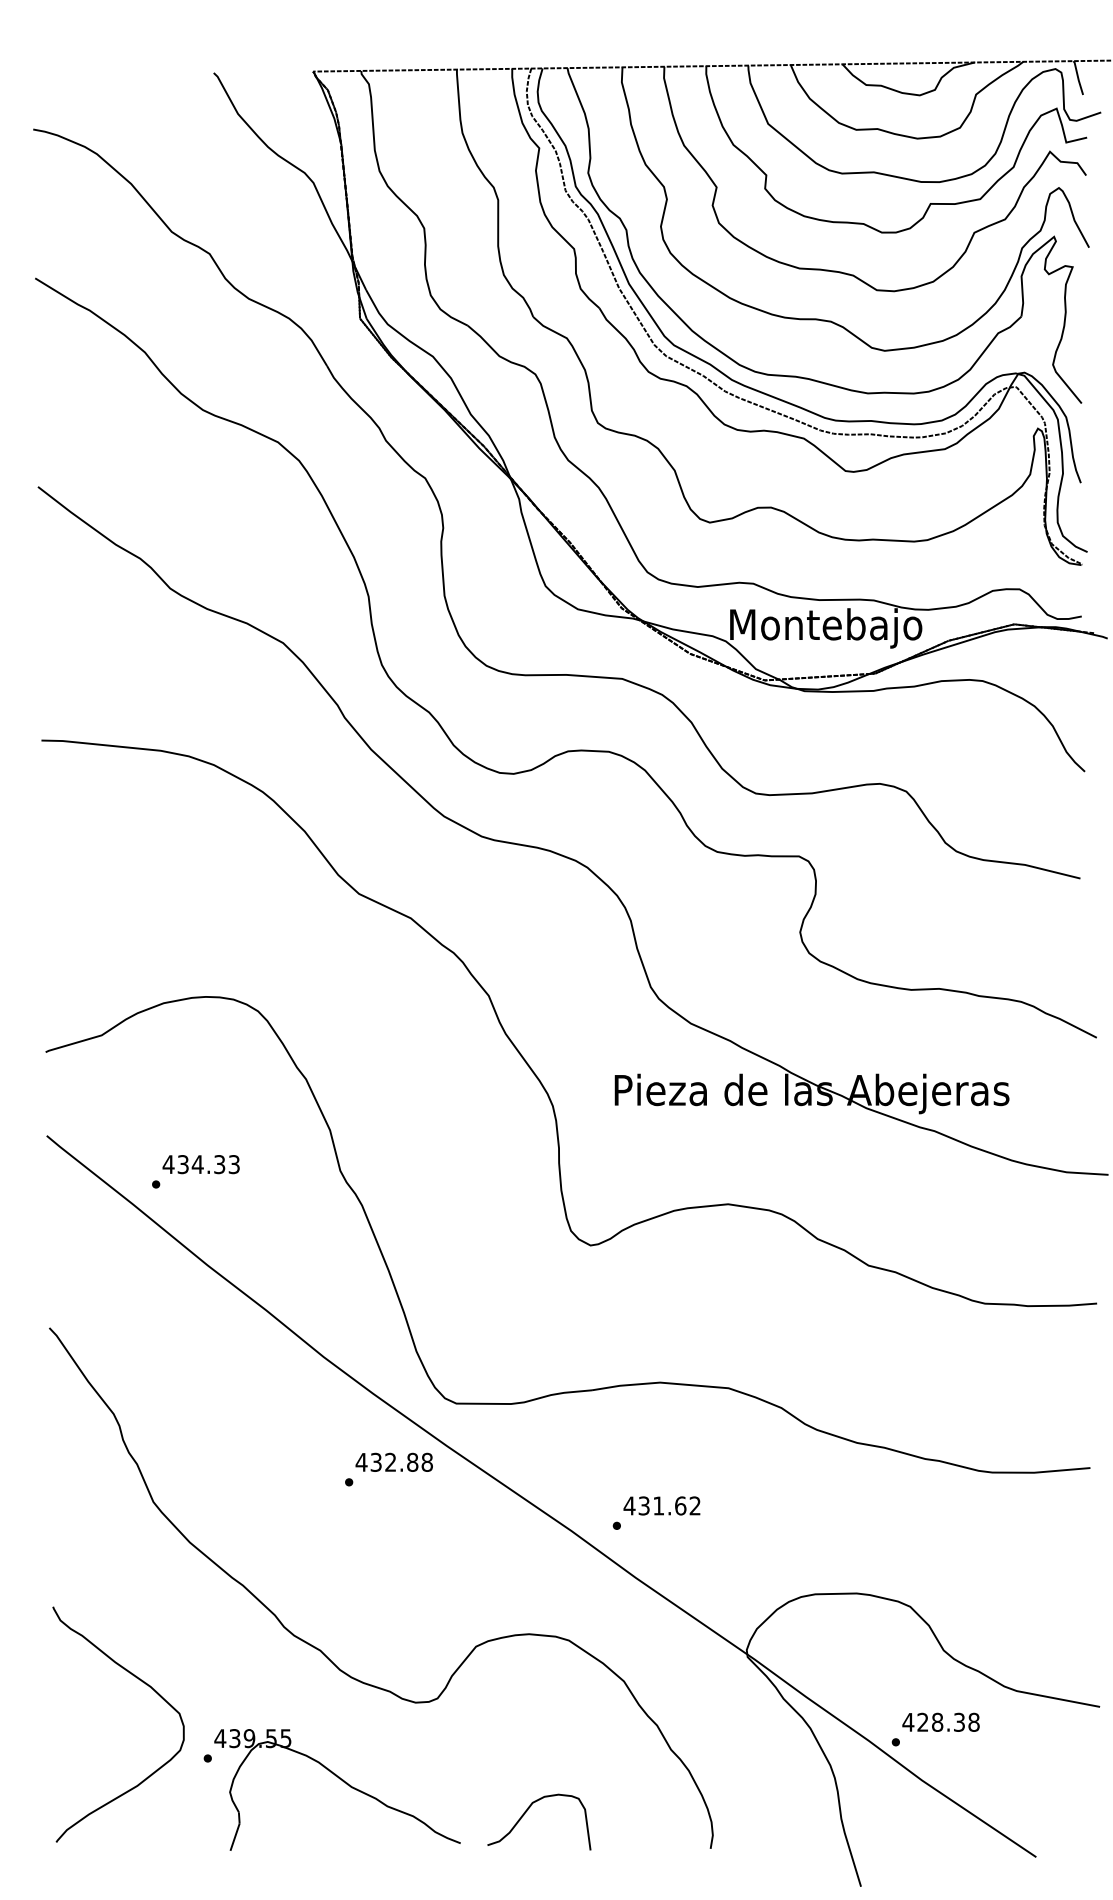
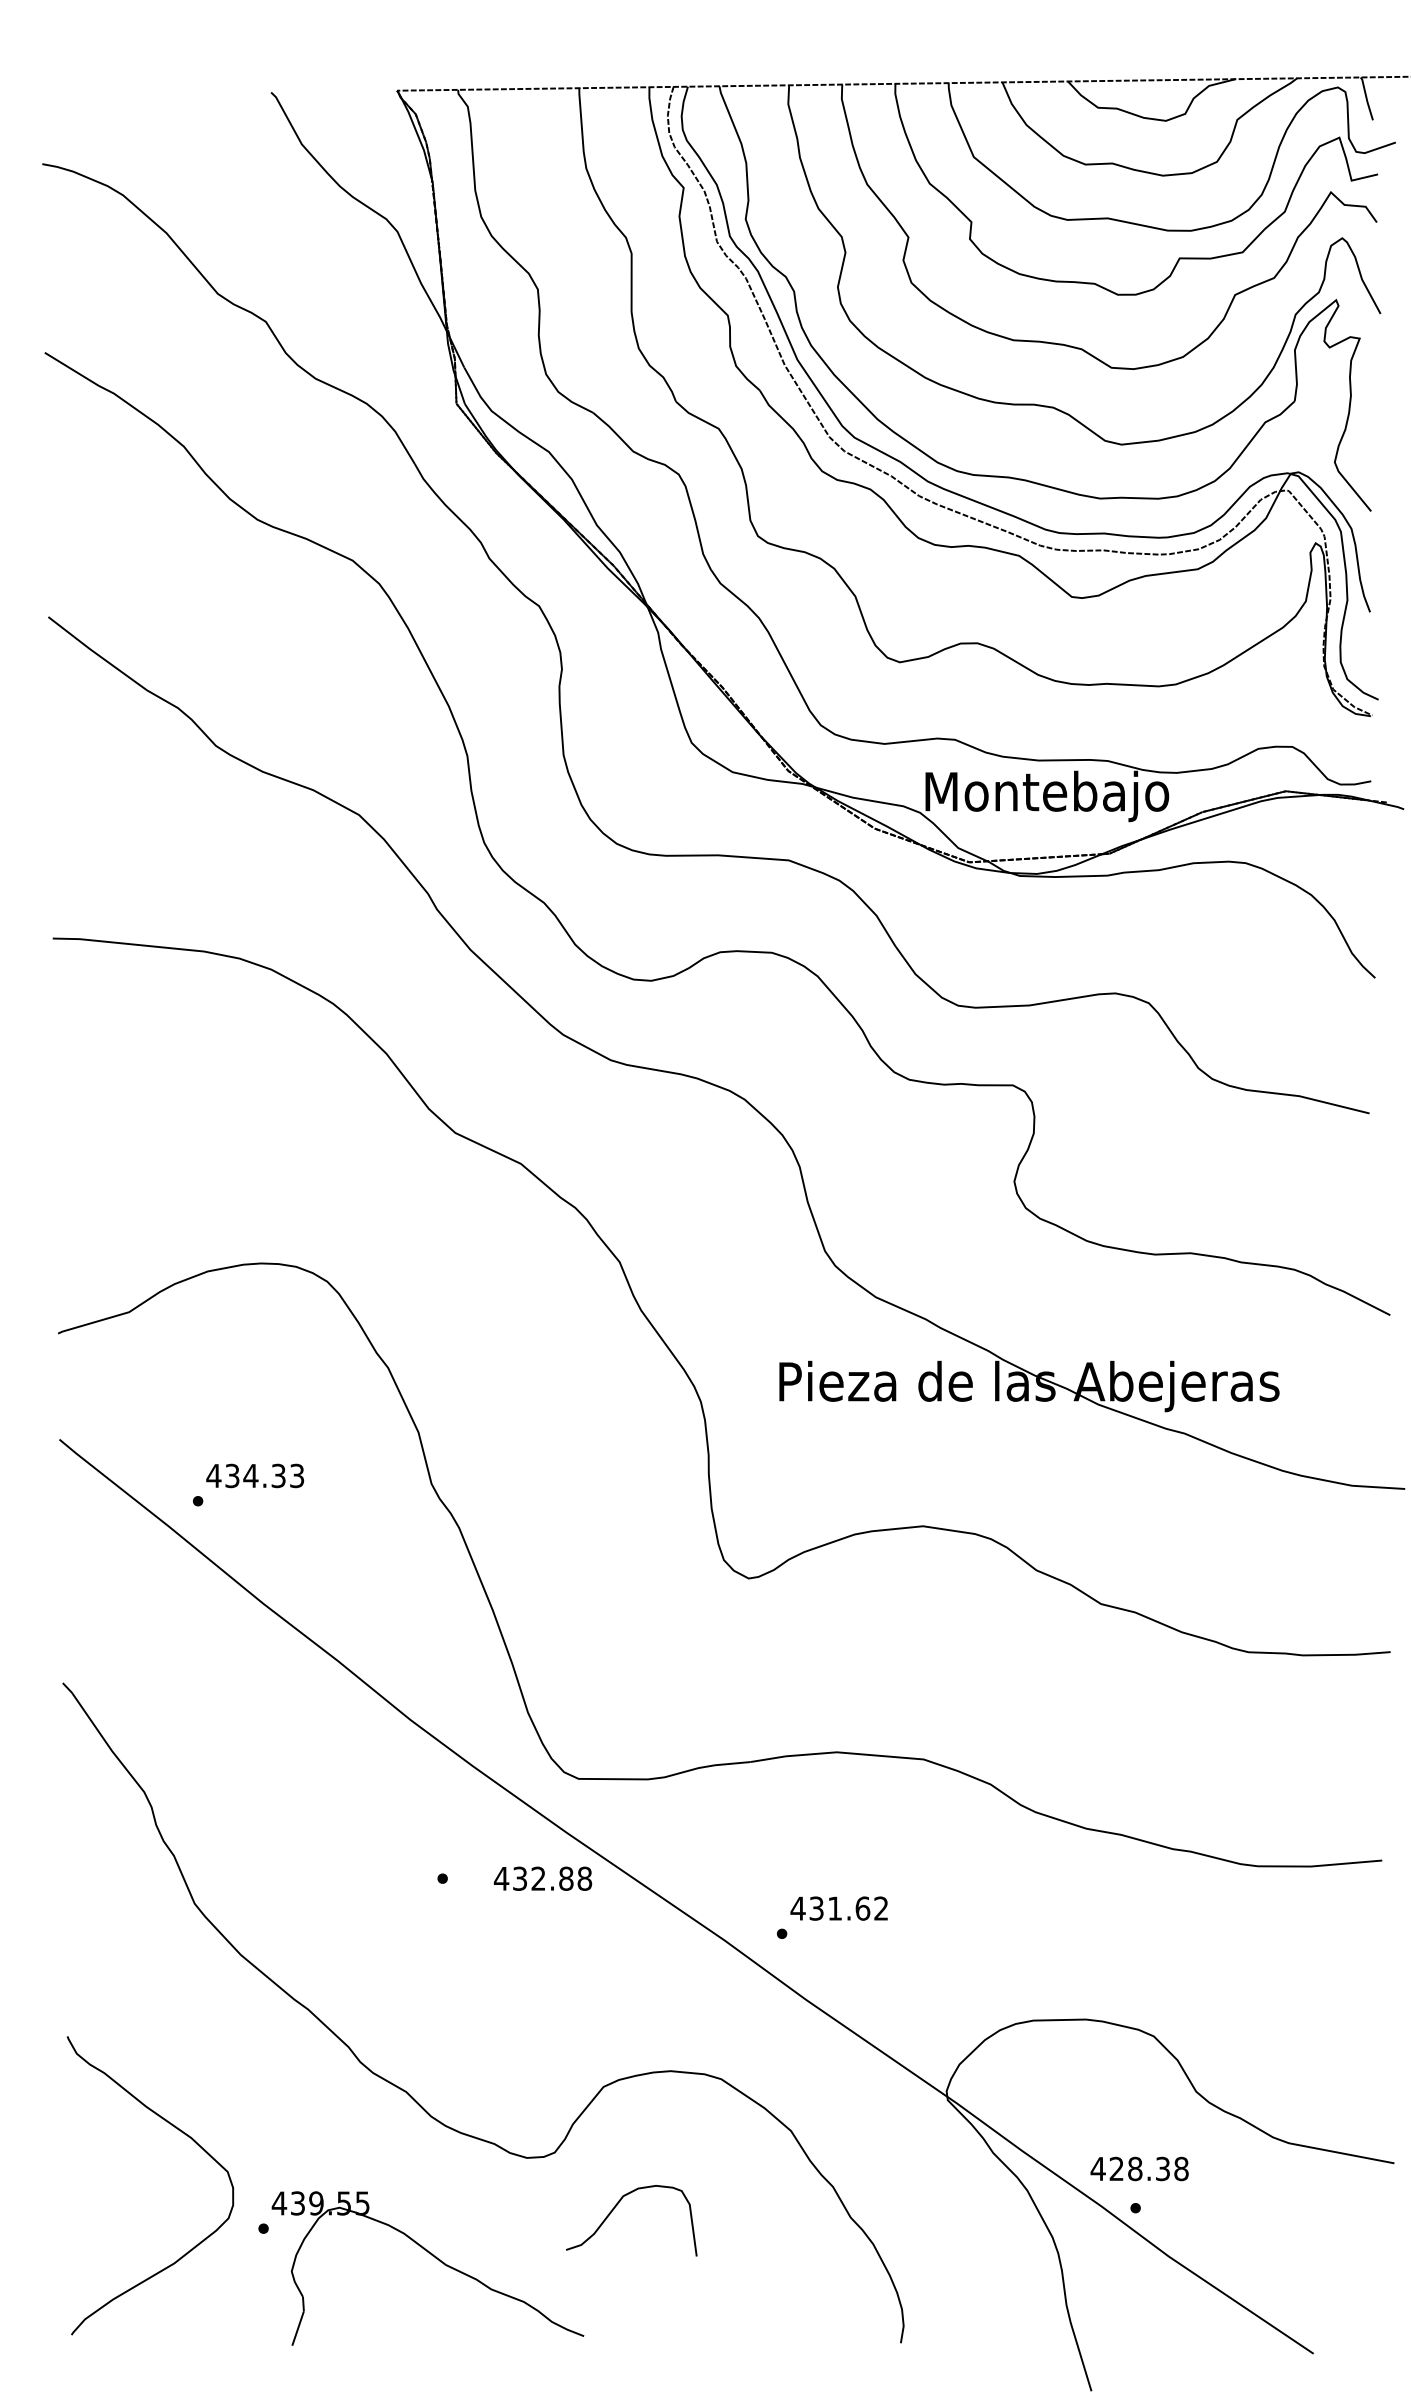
text: (393, 1461) -> (542, 1877), moved
text: (940, 1721) -> (1138, 2167), moved
curve: (527, 1811) -> (616, 2207), moved

